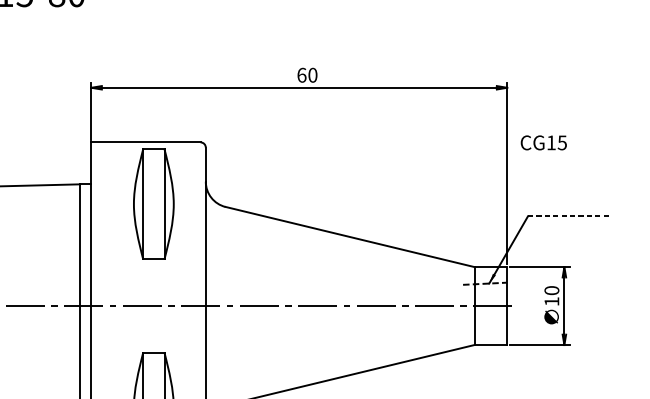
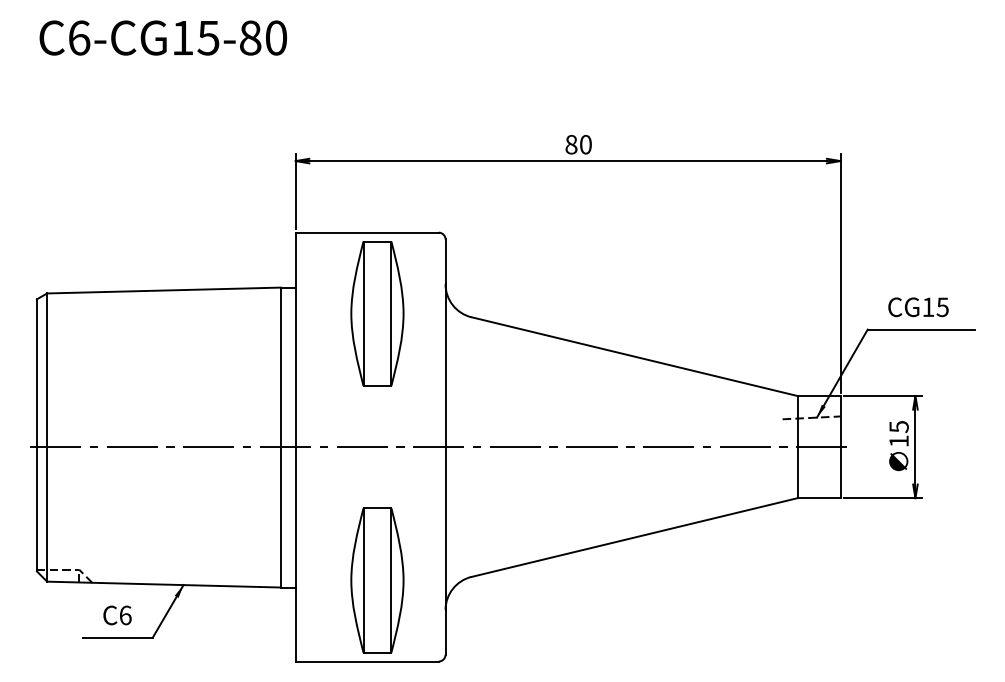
text: (301, 75) -> (571, 144), 60 -> 80
text: (543, 143) -> (918, 307), moved
line: (569, 216) -> (921, 329), dashed -> solid
text: (551, 291) -> (898, 427), 10 -> 15

